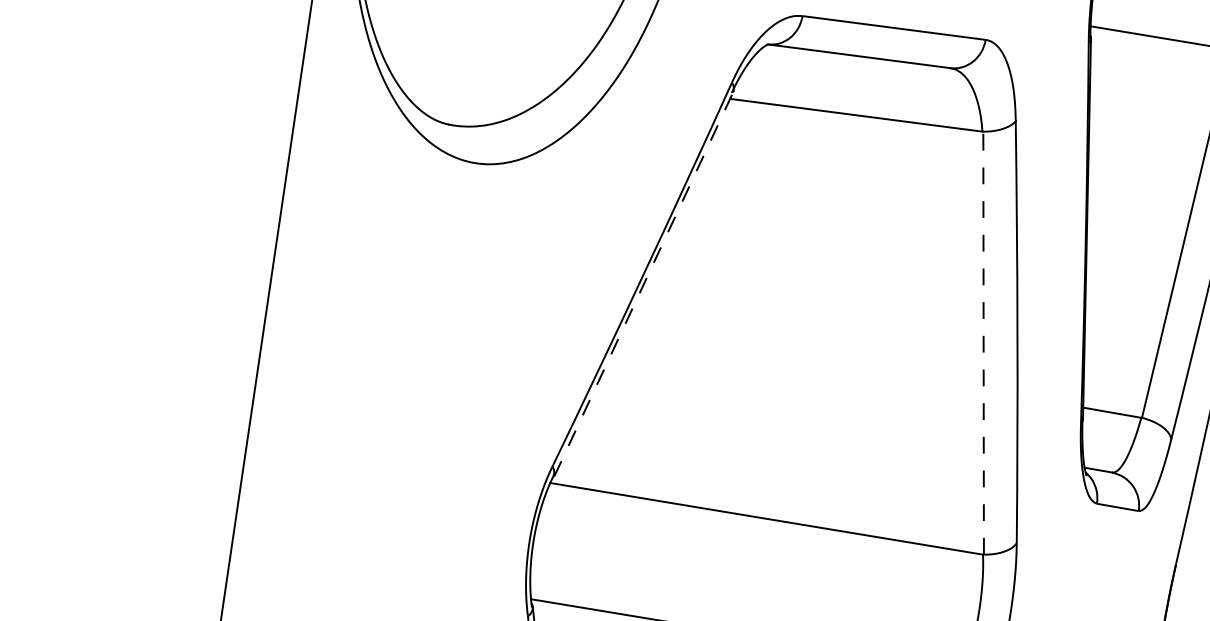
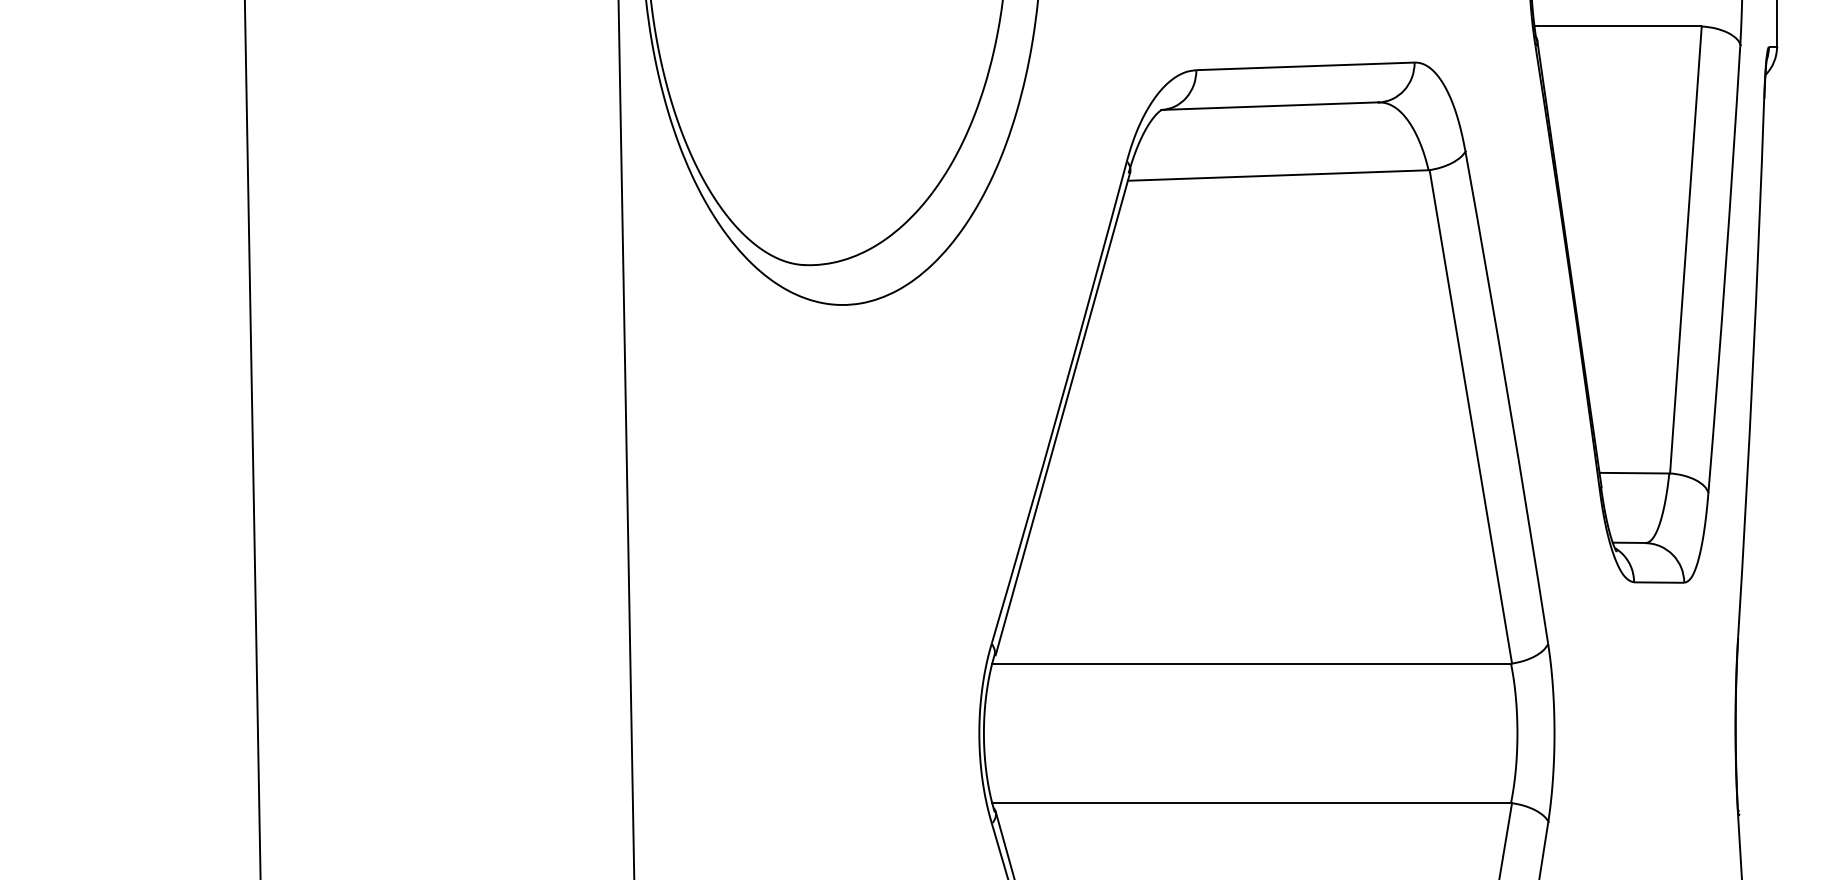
line: (644, 284) -> (1063, 413), dashed -> solid
line: (983, 342) -> (1470, 416), dashed -> solid

